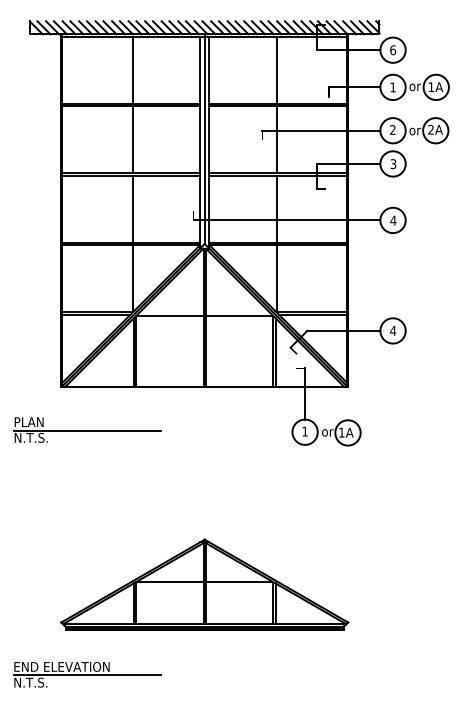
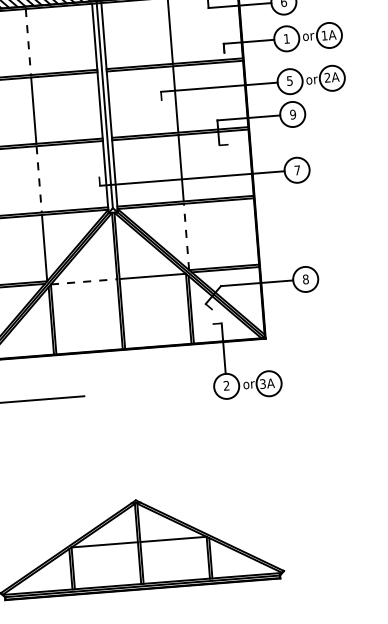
line: (132, 70) -> (28, 42), solid -> dashed
text: (392, 129) -> (289, 80), 2 -> 5
text: (393, 163) -> (293, 113), 3 -> 9
line: (132, 209) -> (38, 179), solid -> dashed
text: (393, 220) -> (297, 170), 4 -> 7
line: (276, 278) -> (186, 236), solid -> dashed
line: (169, 315) -> (83, 281), solid -> dashed
text: (392, 330) -> (305, 279), 4 -> 8
text: (304, 431) -> (226, 385), 1 -> 2
text: (341, 432) -> (262, 383), 1A -> 3A

